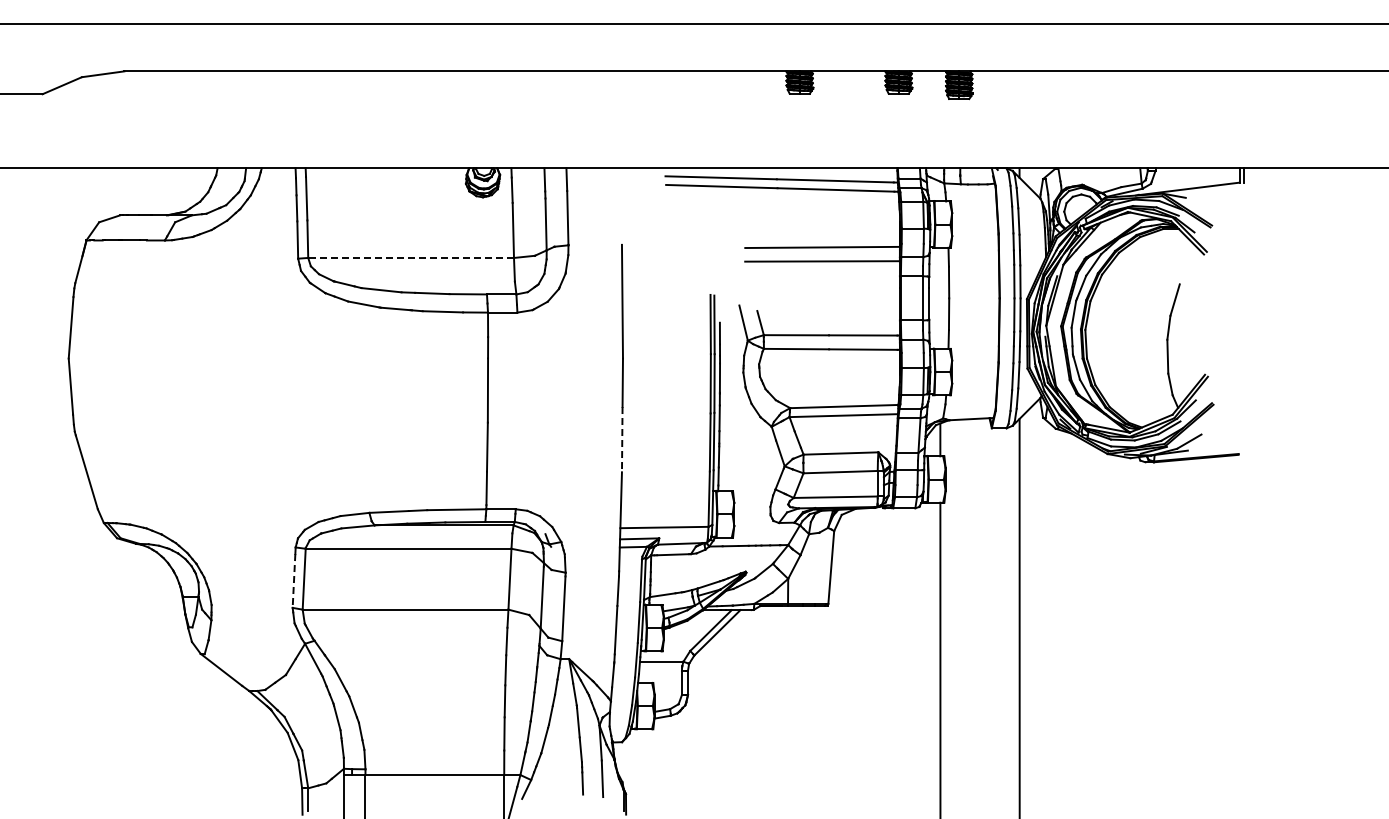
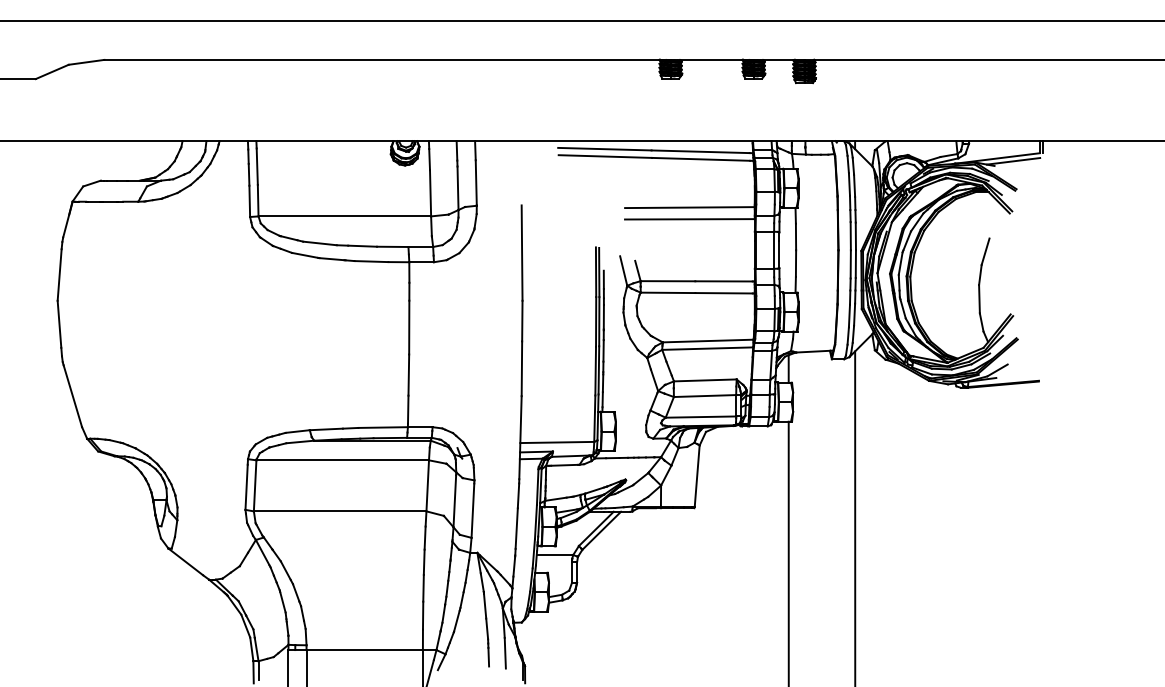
line: (1208, 192) -> (1013, 161), added
line: (411, 257) -> (345, 216), dashed -> solid
line: (622, 439) -> (522, 368), dashed -> solid
line: (294, 580) -> (247, 486), dashed -> solid

